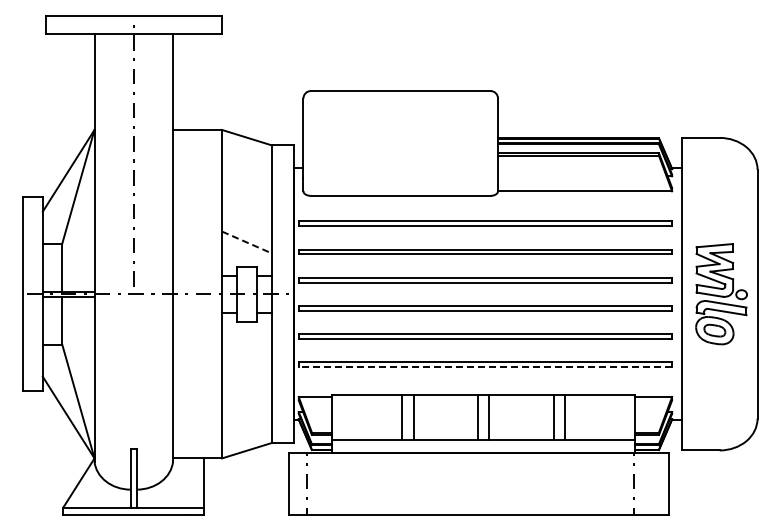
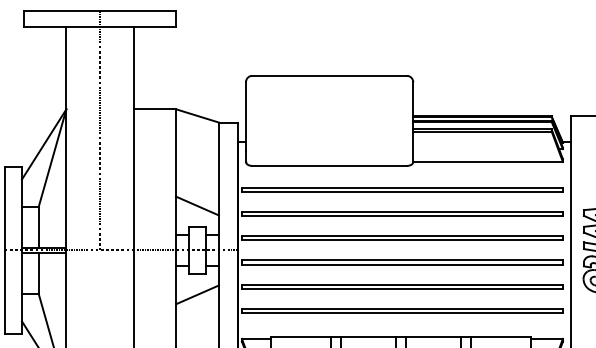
line: (247, 242) -> (197, 206), dashed -> solid
line: (246, 345) -> (197, 294), added
line: (485, 366) -> (402, 312), dashed -> solid

